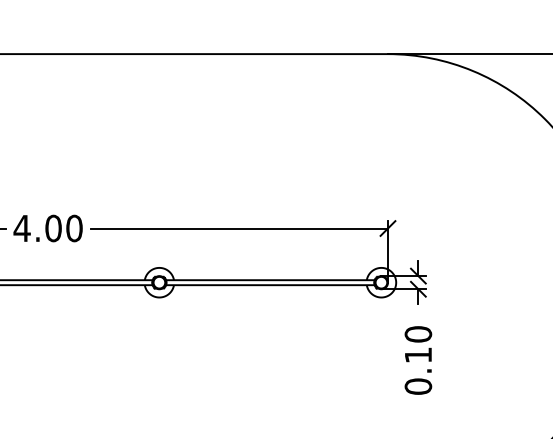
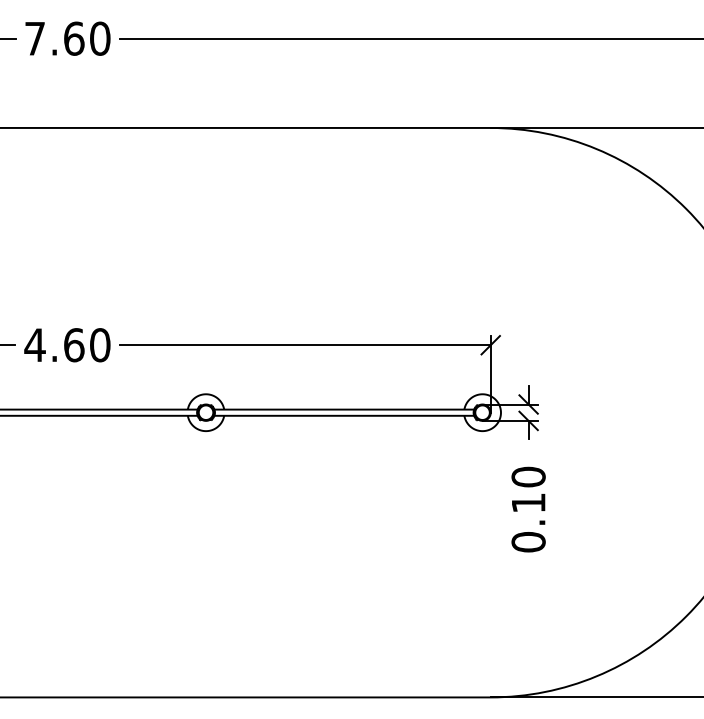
text: (53, 228) -> (74, 345), 4.00 -> 4.60

